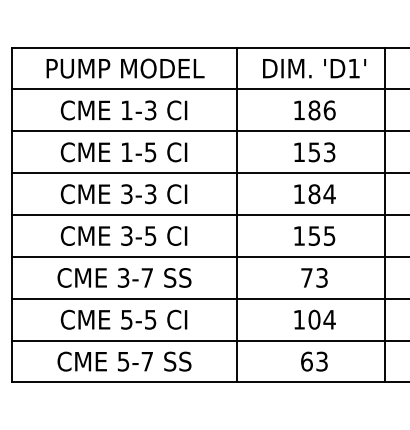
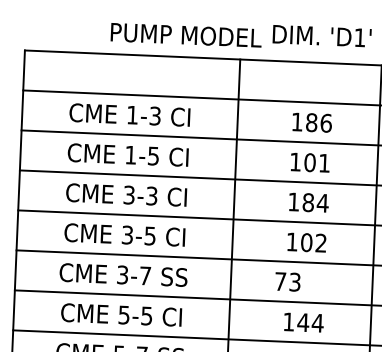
text: (125, 68) -> (186, 35), moved
text: (314, 68) -> (322, 36), moved
text: (321, 152) -> (316, 163), 153 -> 101
text: (321, 235) -> (313, 242), 155 -> 102
text: (314, 277) -> (287, 281), moved
text: (314, 319) -> (303, 322), 104 -> 144

